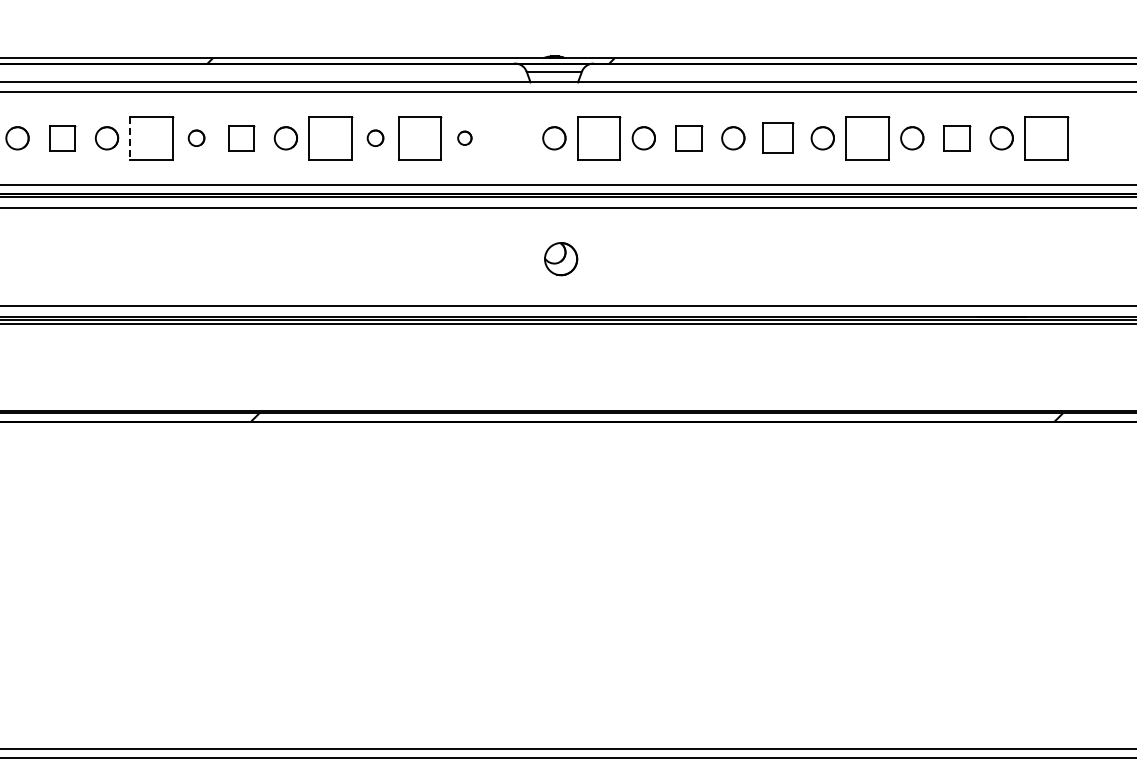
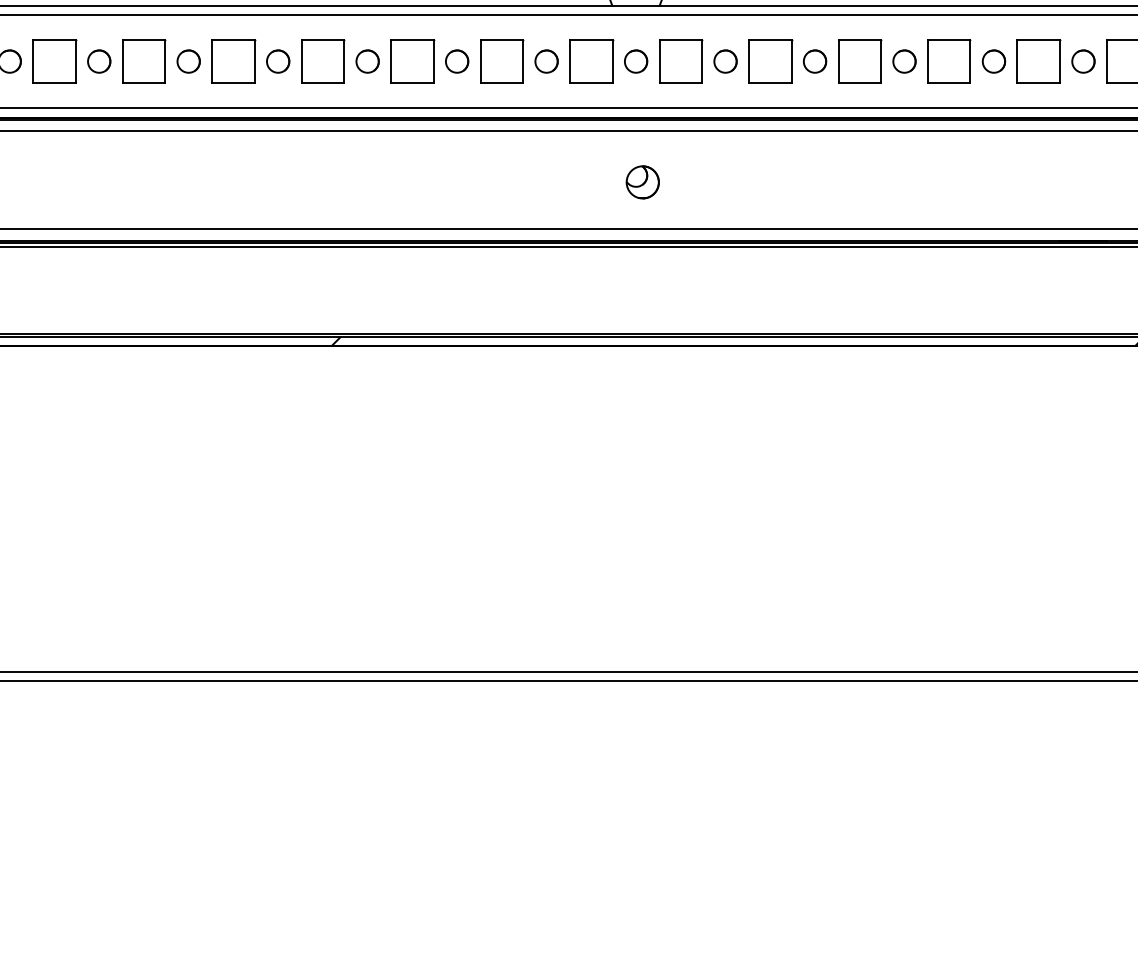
part: (62, 138) -> (144, 61), size x1.67
circle: (196, 138) -> (278, 61), size x1.43
part: (241, 138) -> (323, 61), size x1.67
circle: (375, 138) -> (457, 61), size x1.43
circle: (464, 138) -> (546, 61), size x1.67
part: (509, 138) -> (591, 61), added
part: (688, 138) -> (770, 61), size x1.67
part: (778, 138) -> (860, 61), size x1.43
part: (956, 138) -> (1038, 61), size x1.67
line: (130, 139) -> (212, 62), dashed -> solid

